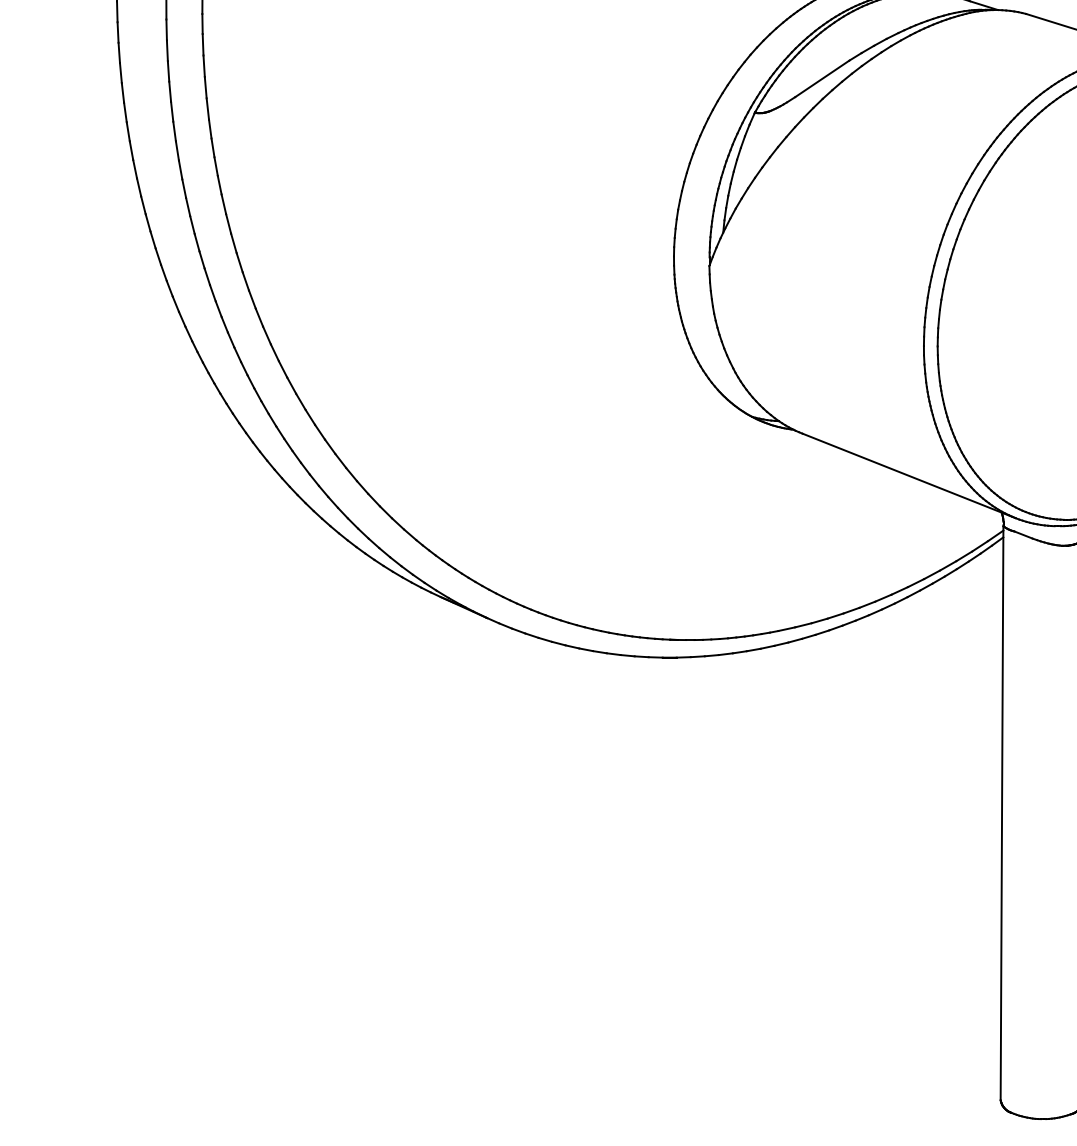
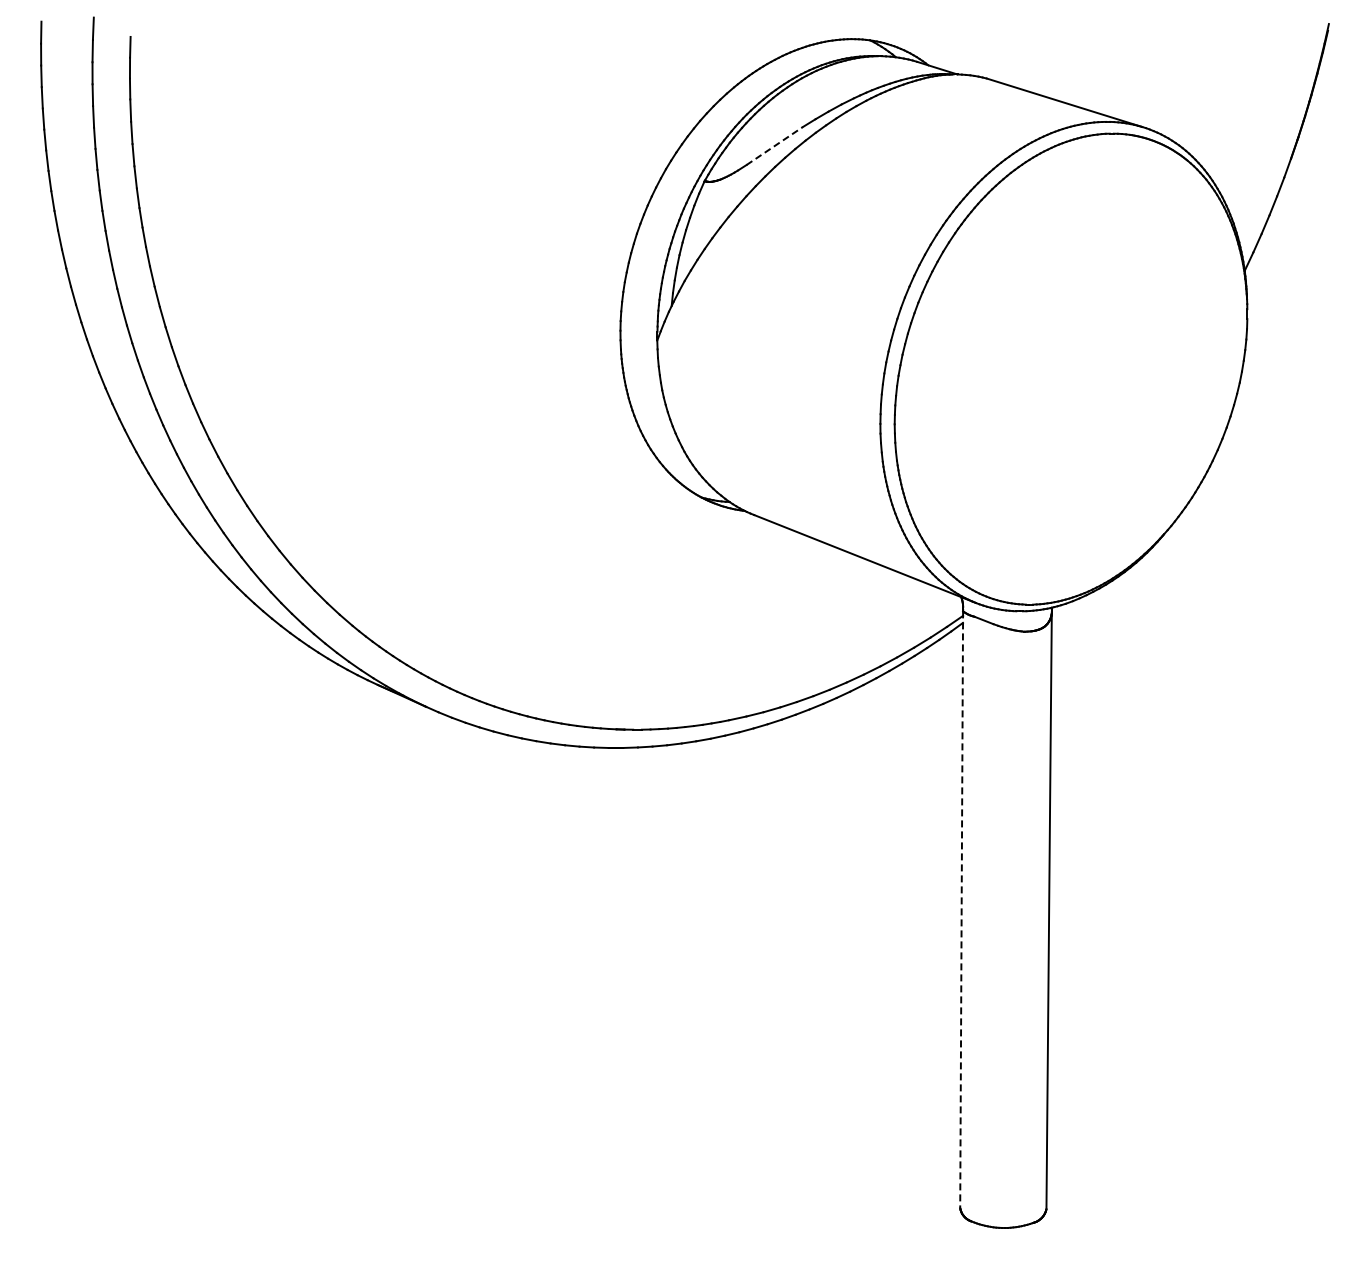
line: (822, 79) -> (774, 146), solid -> dashed
line: (1001, 813) -> (961, 910), solid -> dashed

